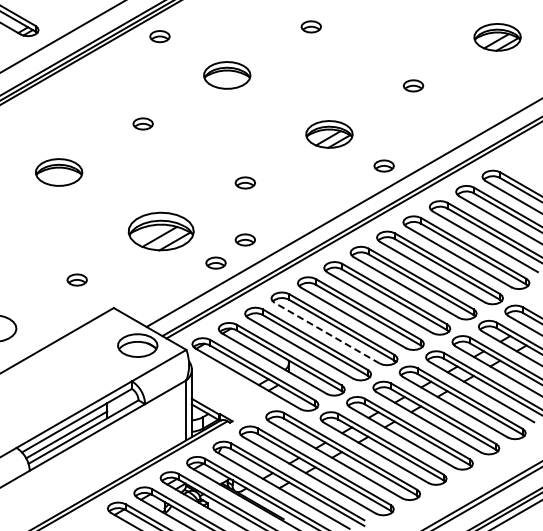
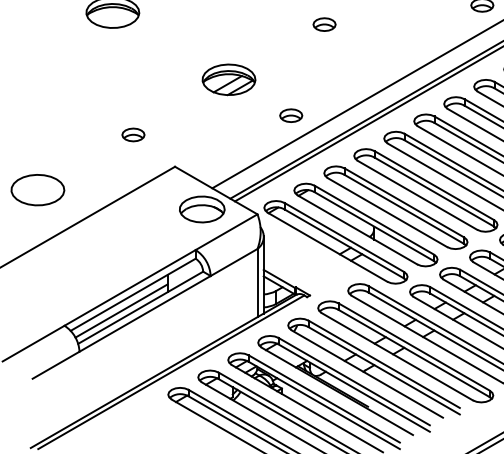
part: (161, 231) -> (229, 79), size x0.71
part: (244, 239) -> (323, 88), removed
line: (327, 333) -> (417, 195), dashed -> solid

